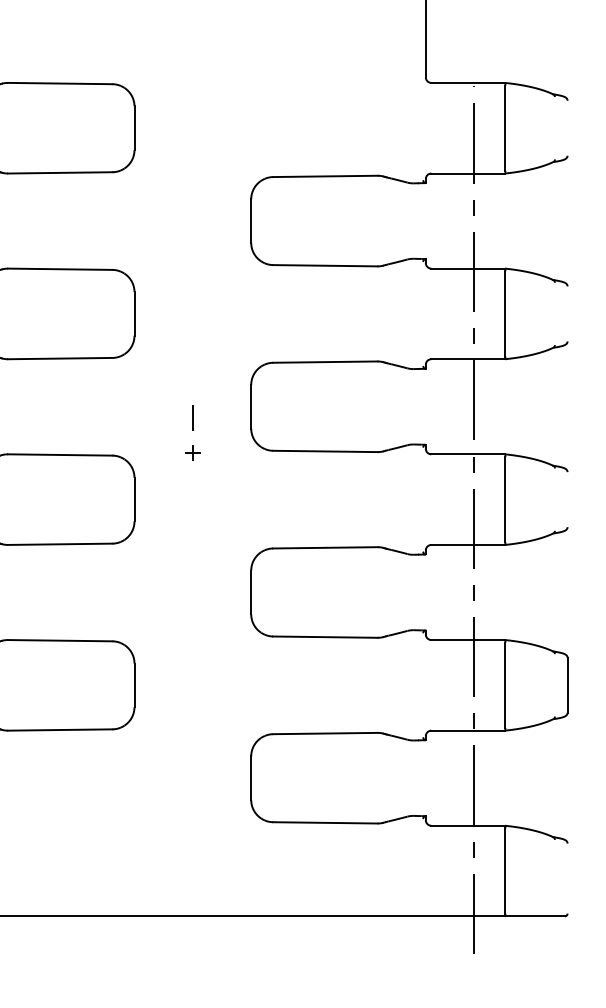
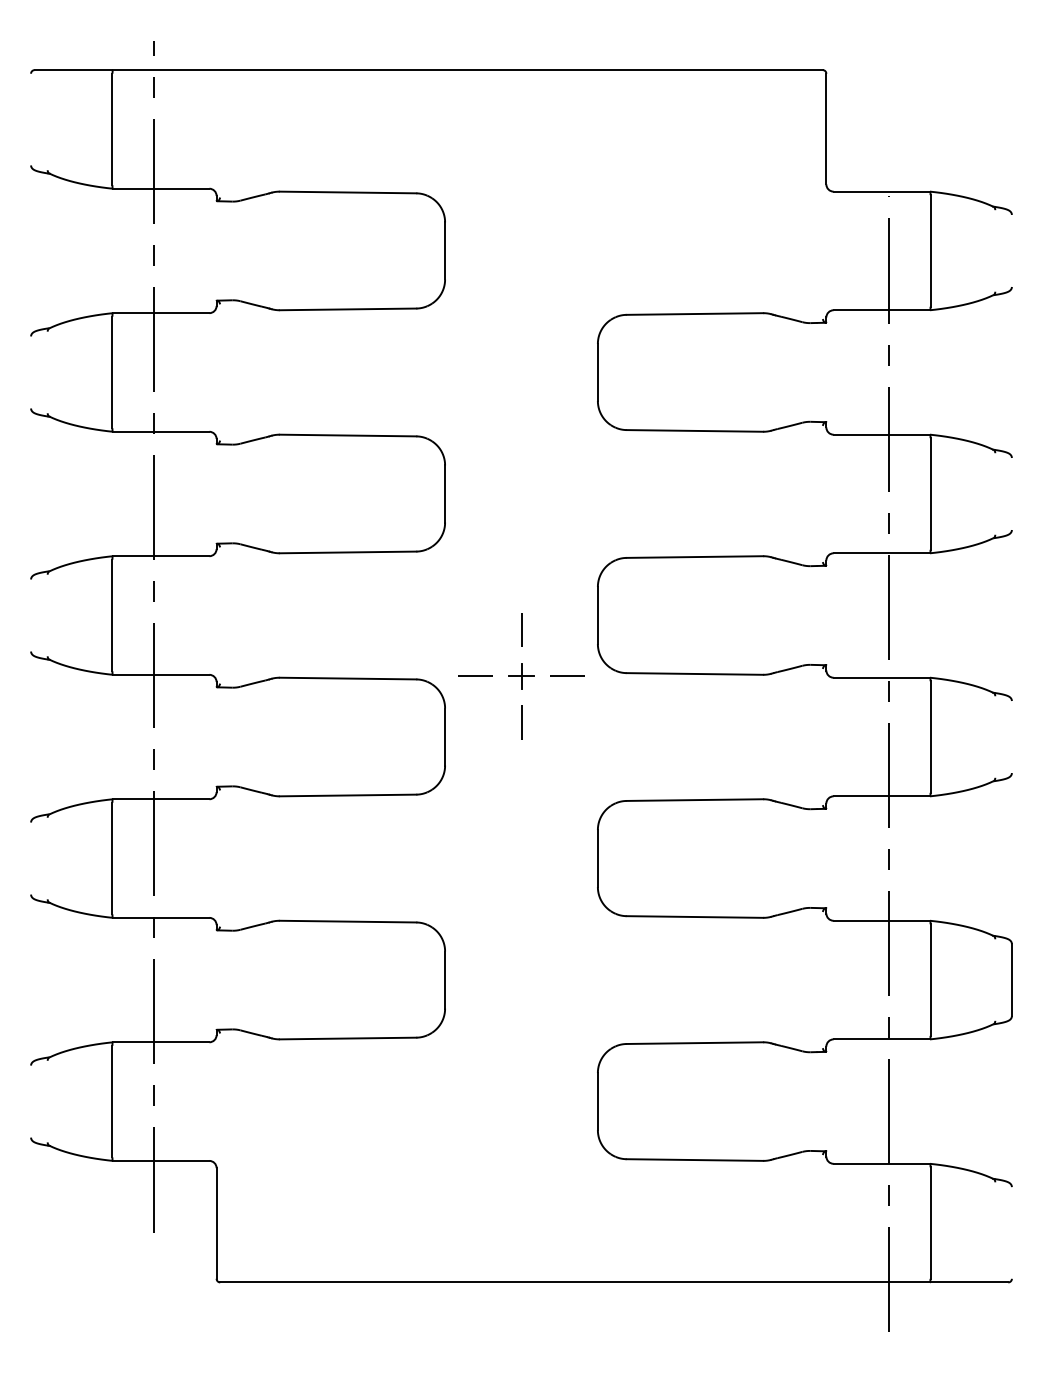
line: (156, 453) -> (474, 676), added
part: (192, 453) -> (521, 676), size x1.43
line: (228, 453) -> (567, 676), added
line: (192, 488) -> (521, 722), added

